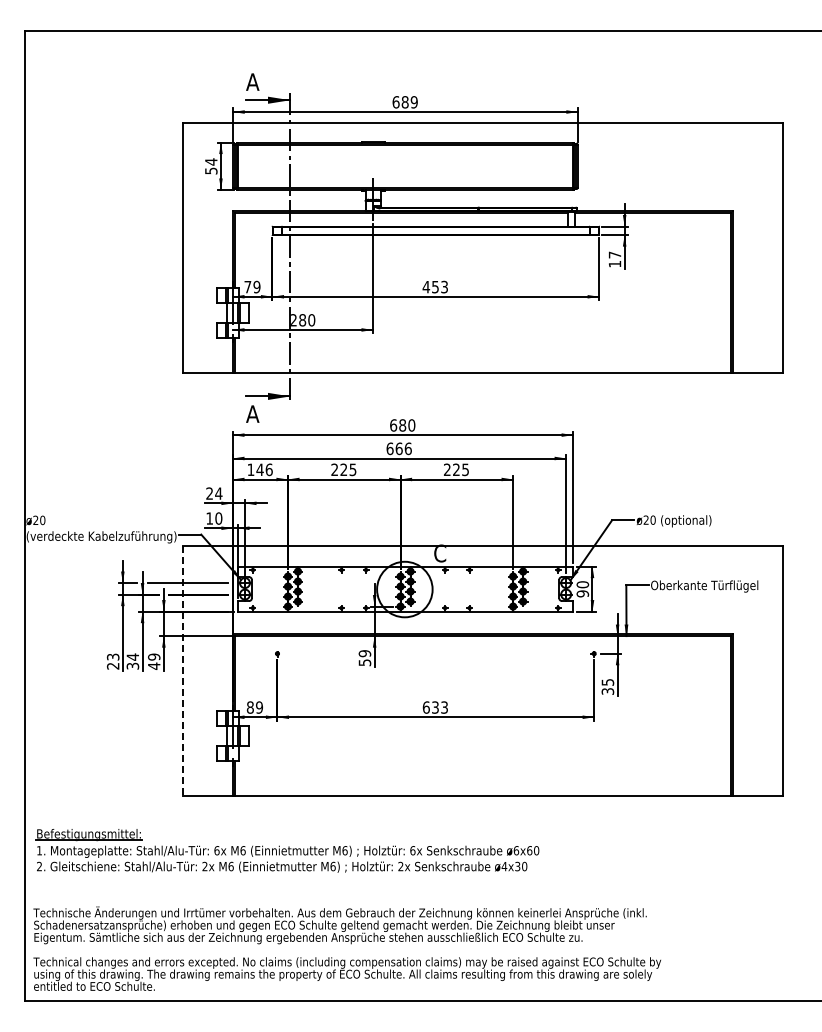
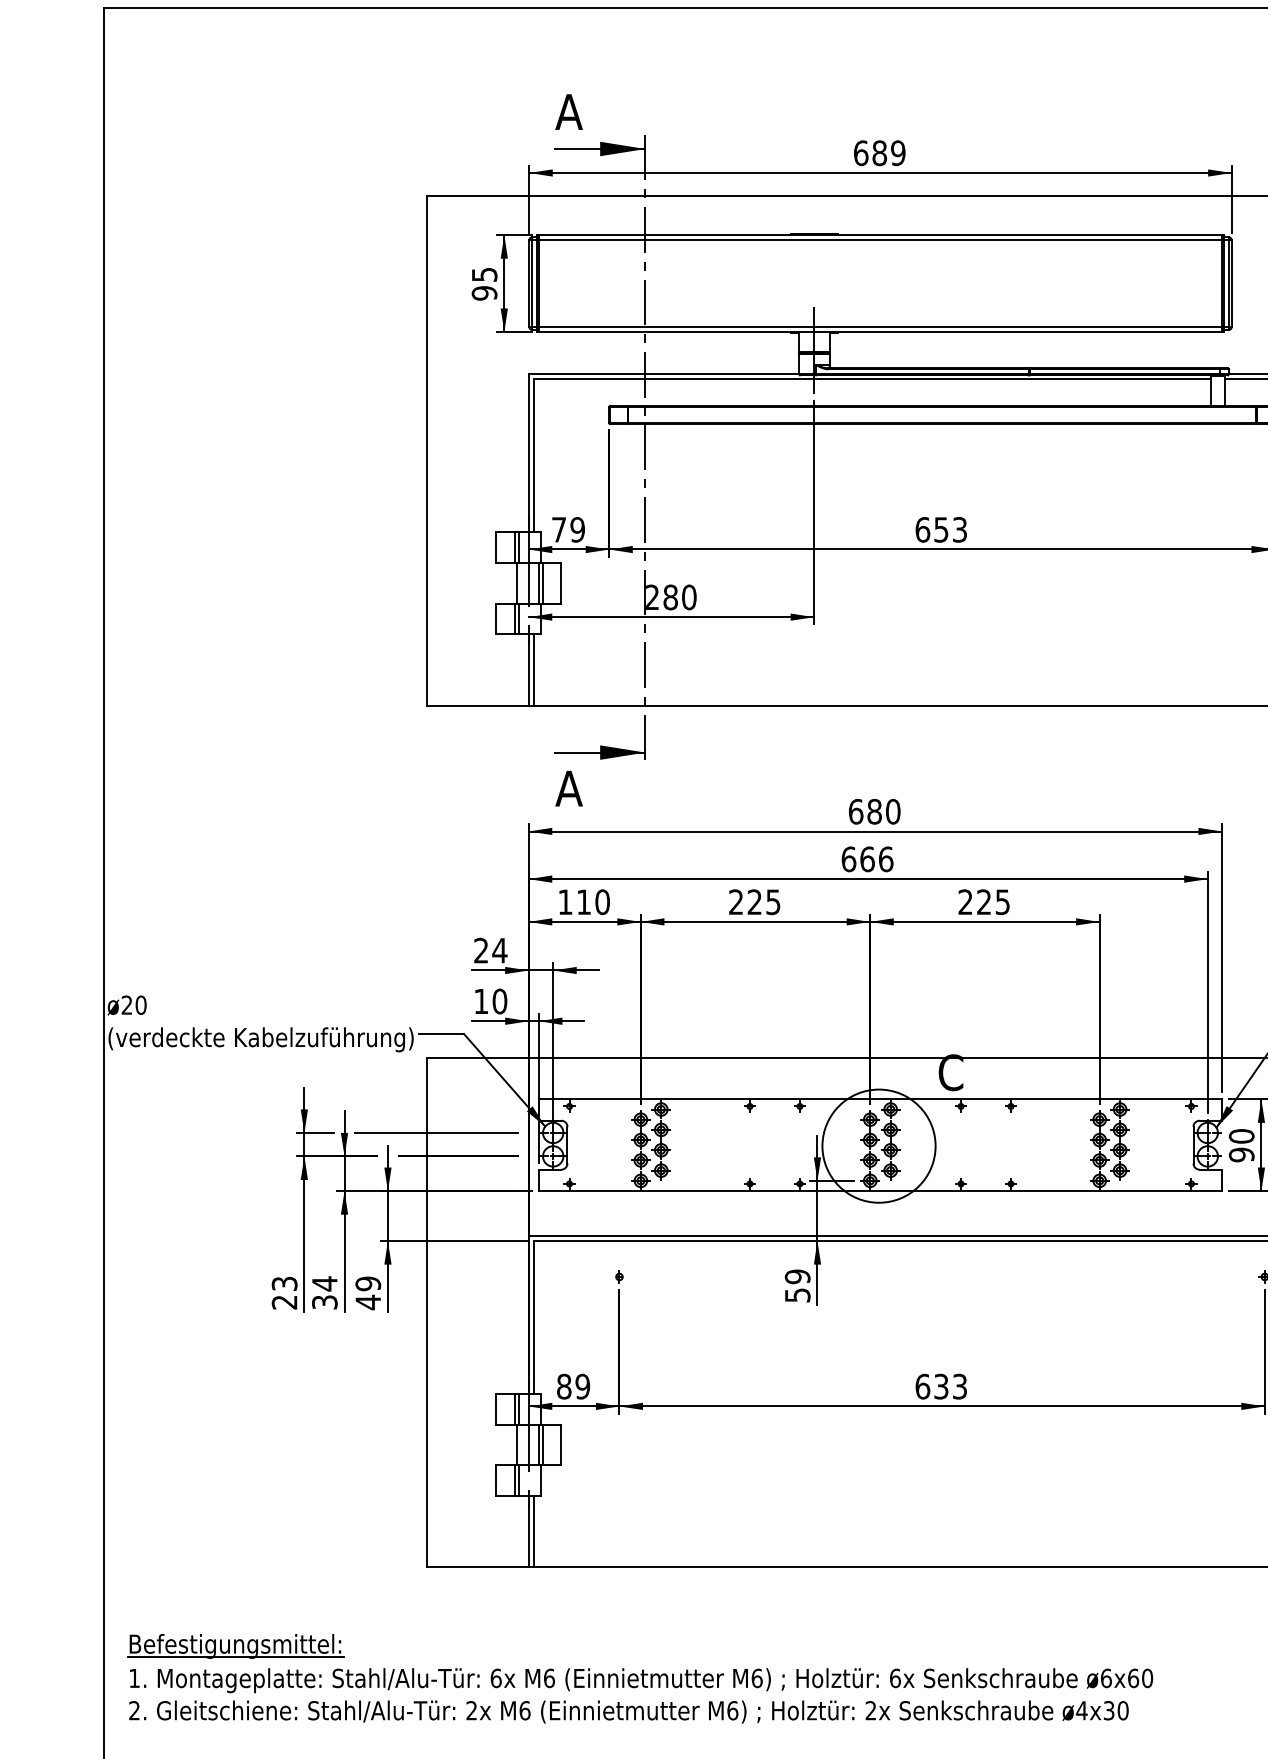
text: (211, 166) -> (484, 284), 54 -> 95
text: (426, 286) -> (923, 528), 453 -> 653
text: (264, 469) -> (592, 901), 146 -> 110
line: (182, 671) -> (425, 1313), dashed -> solid

